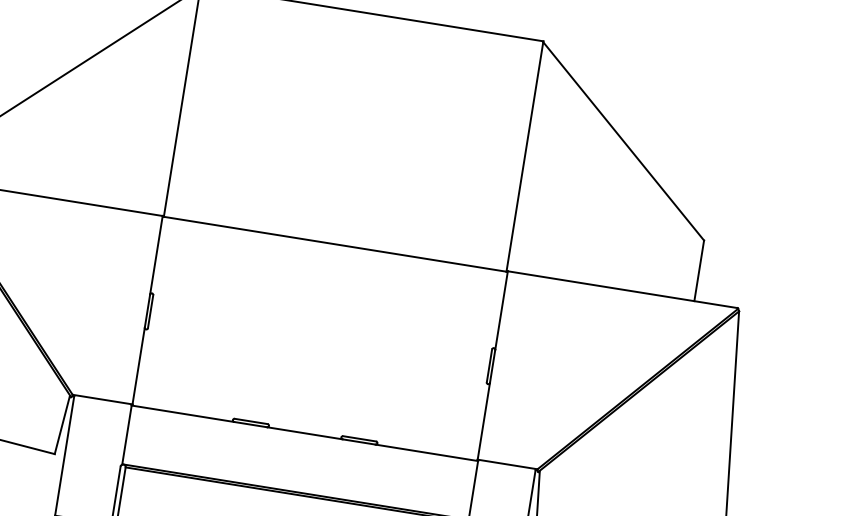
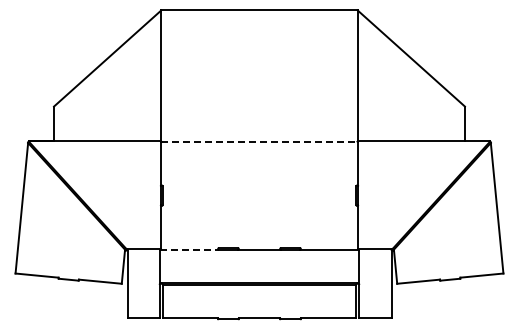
line: (335, 244) -> (259, 141), solid -> dashed
line: (184, 413) -> (190, 249), solid -> dashed

